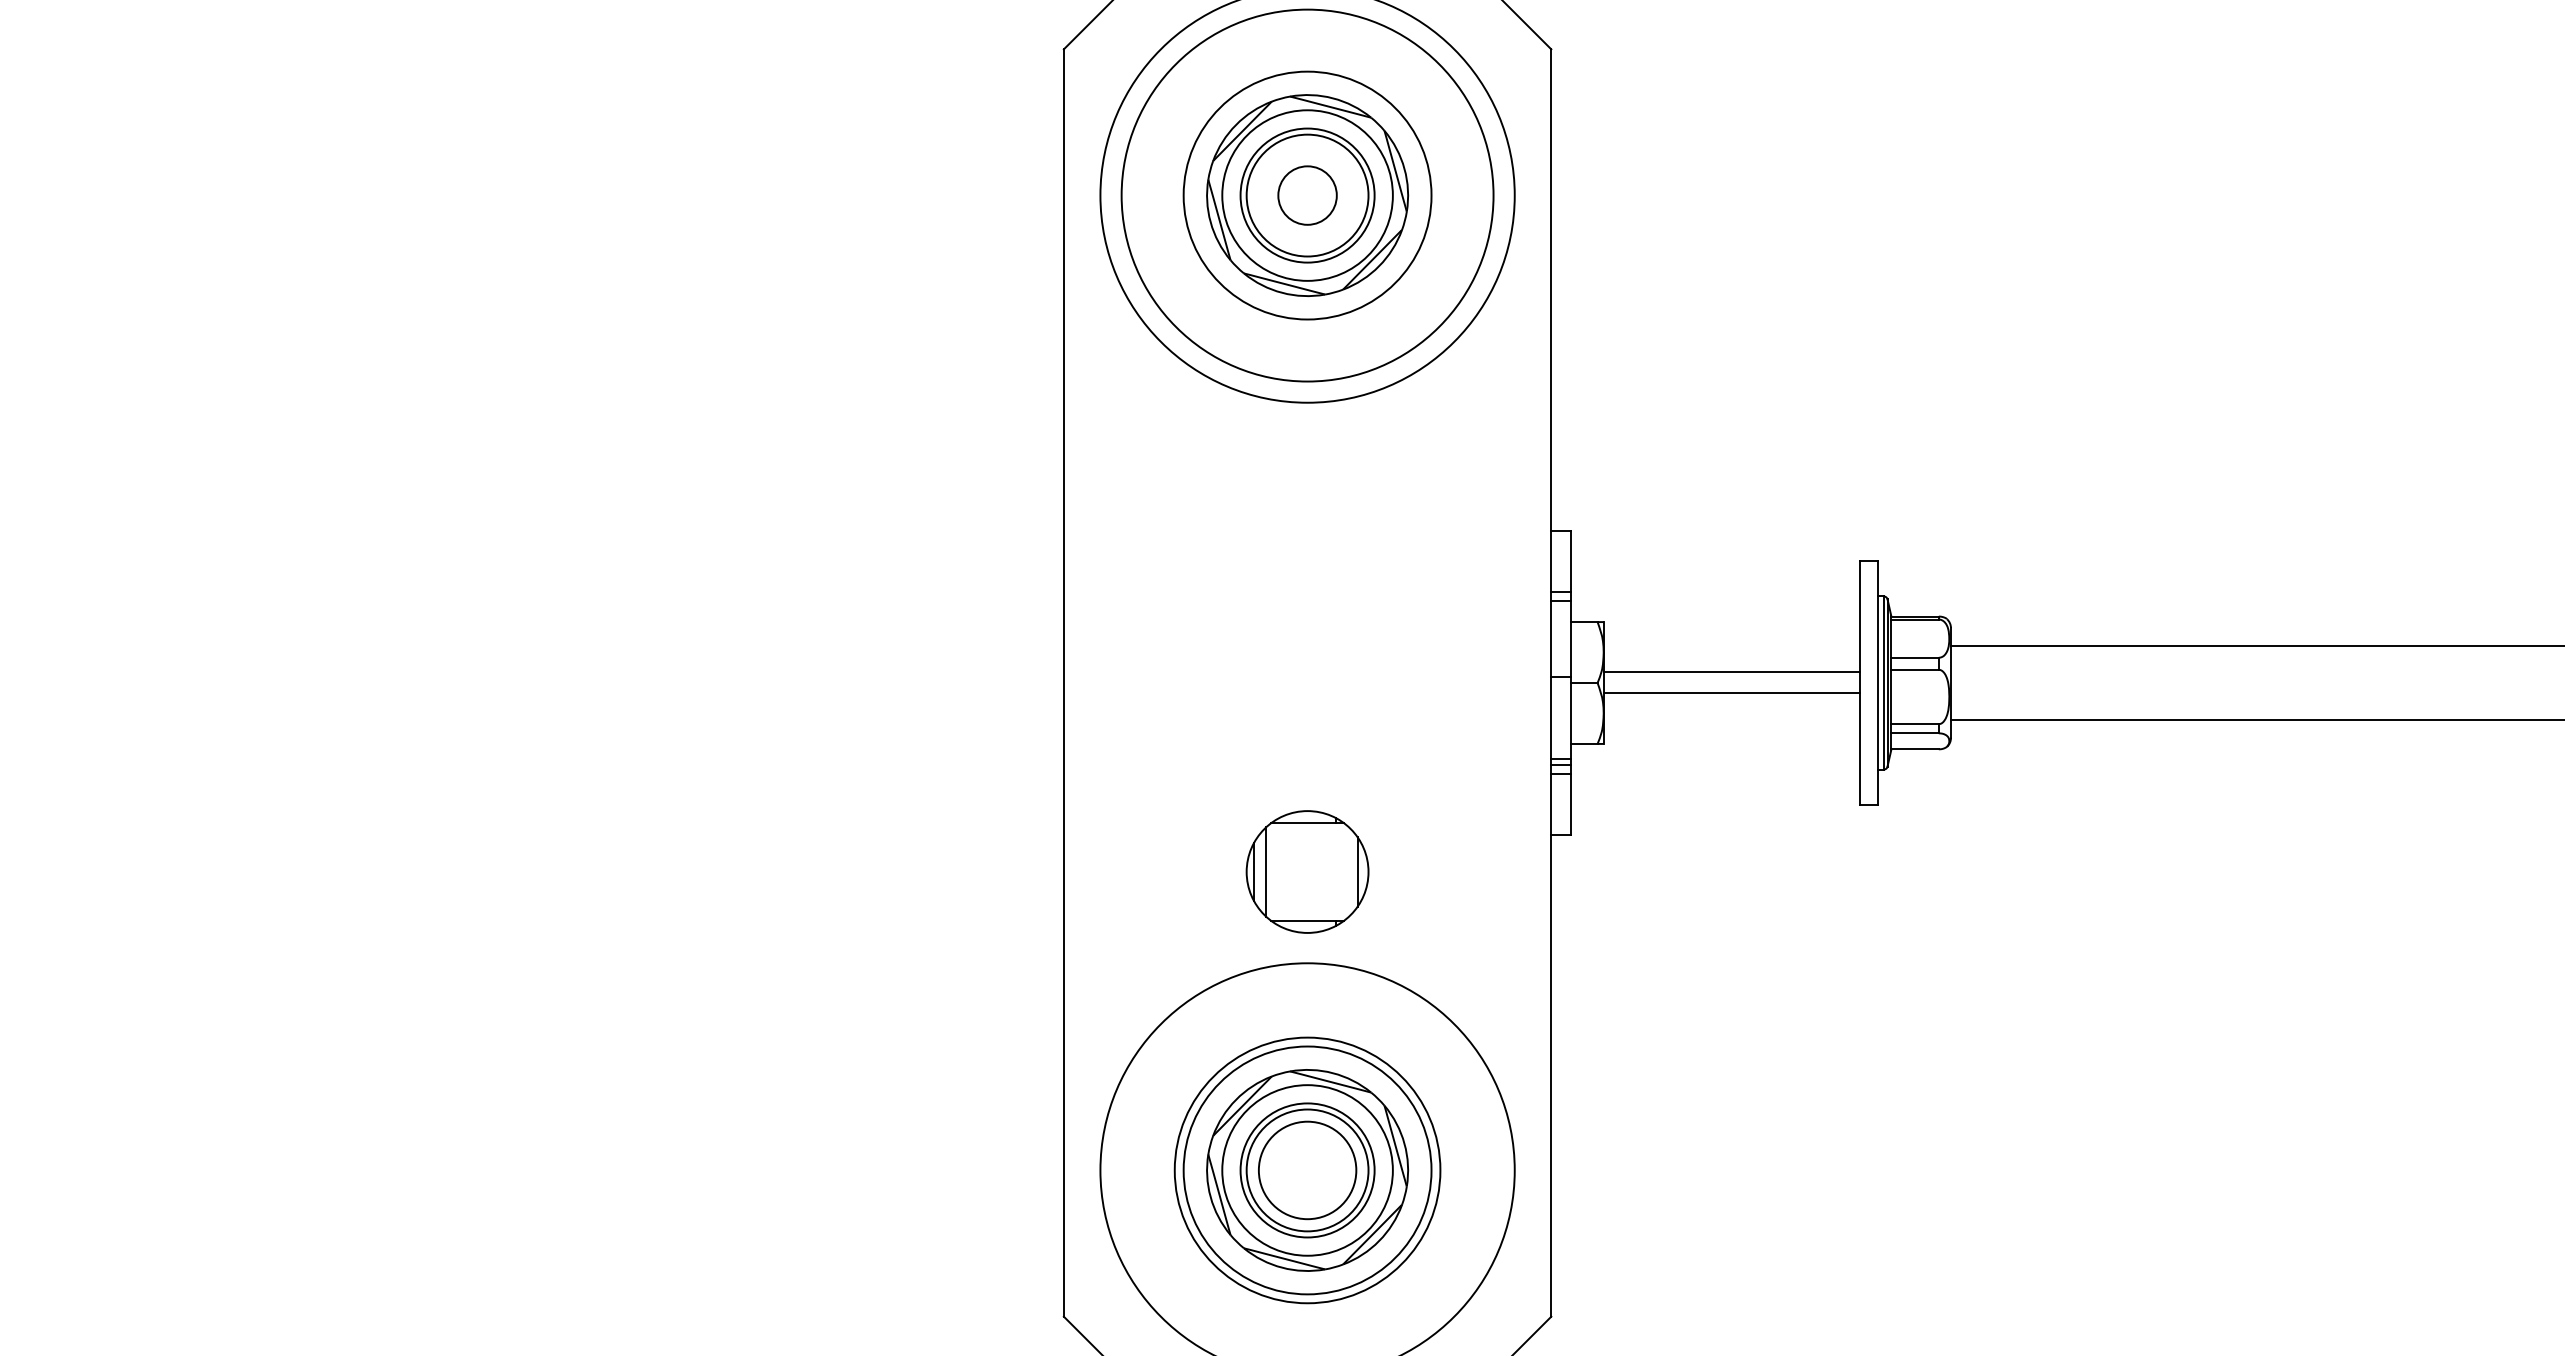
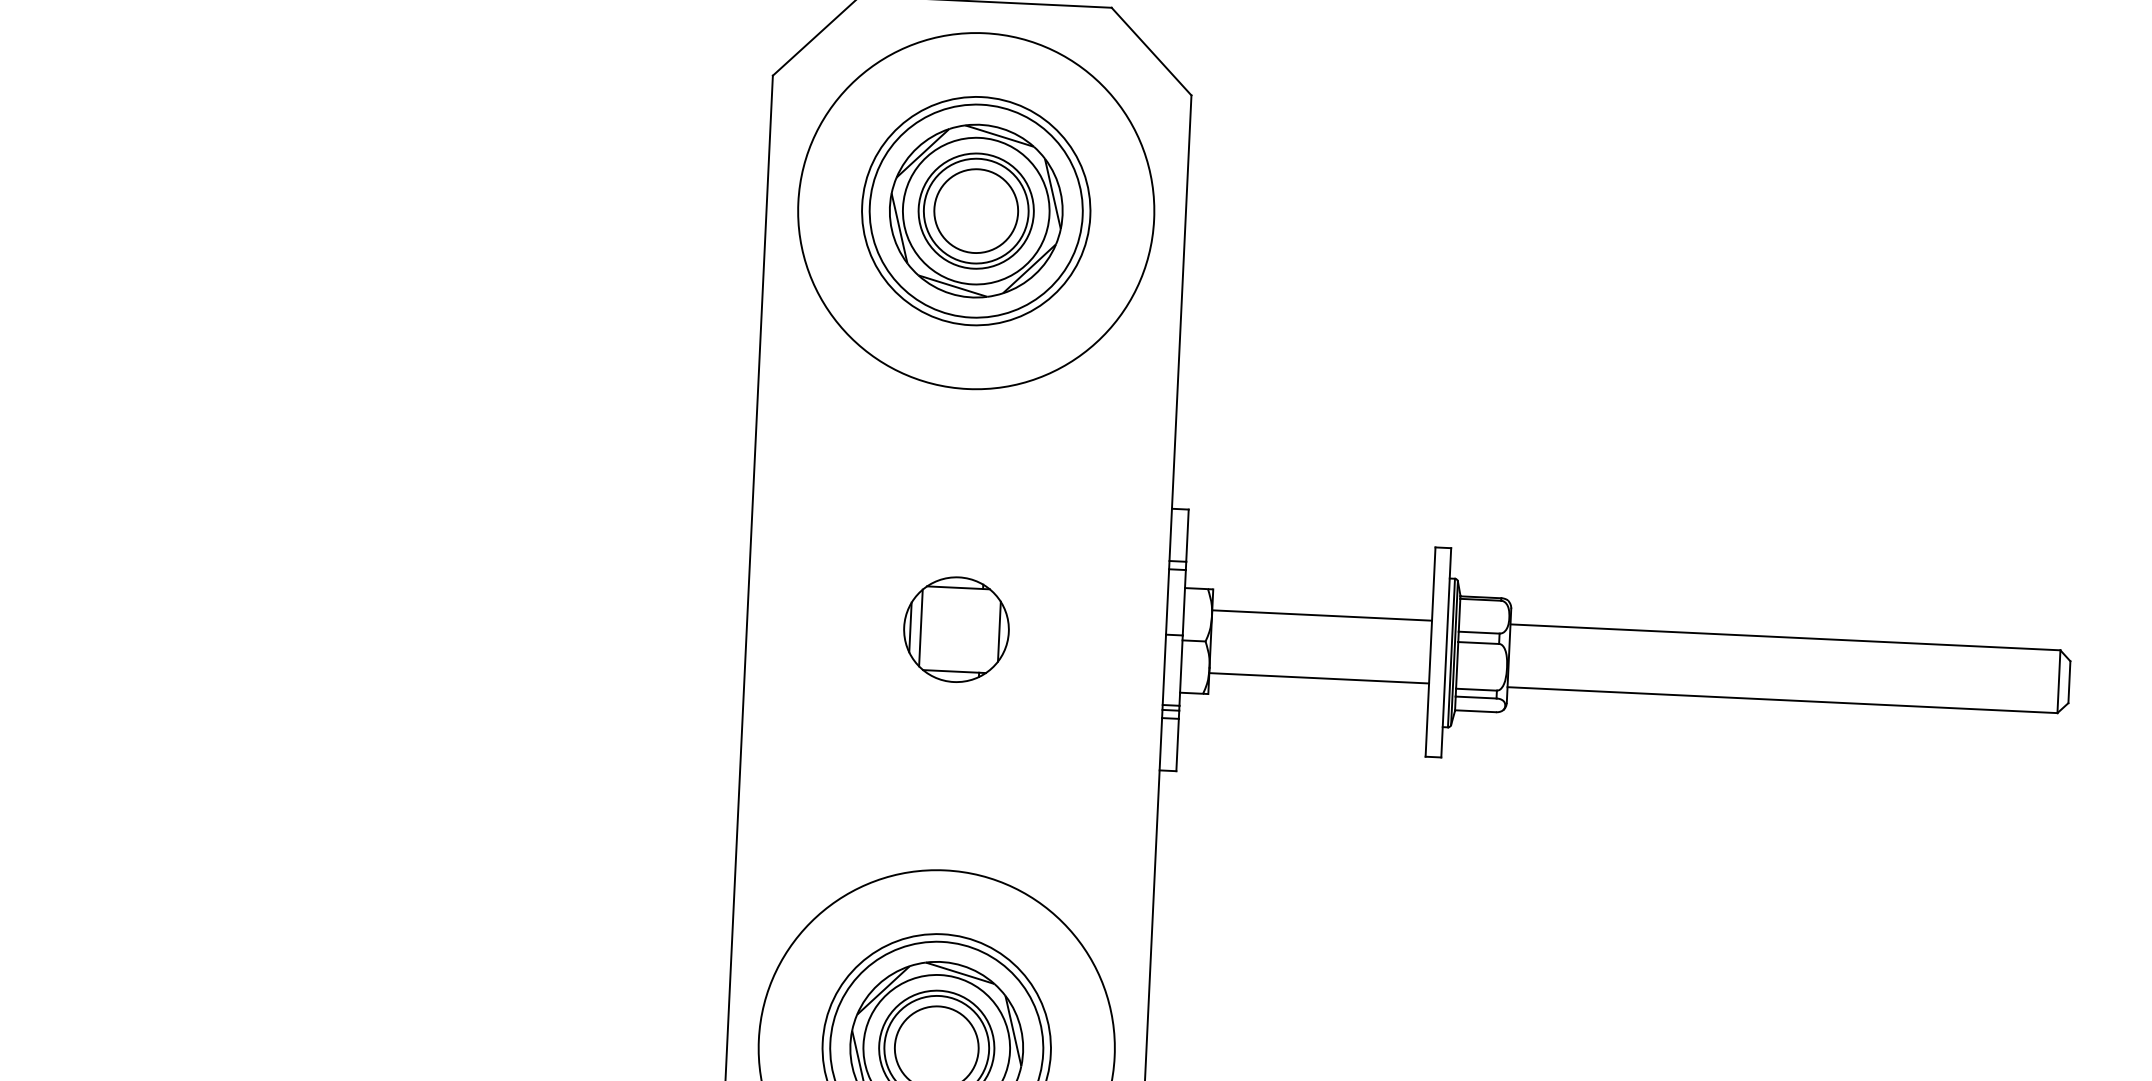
circle: (1307, 195) -> (976, 211), size x0.71
circle: (1307, 195) -> (976, 211), size x1.67
line: (1731, 671) -> (1319, 678), moved
line: (1731, 693) -> (1322, 615), moved
part: (1307, 871) -> (956, 629), moved

